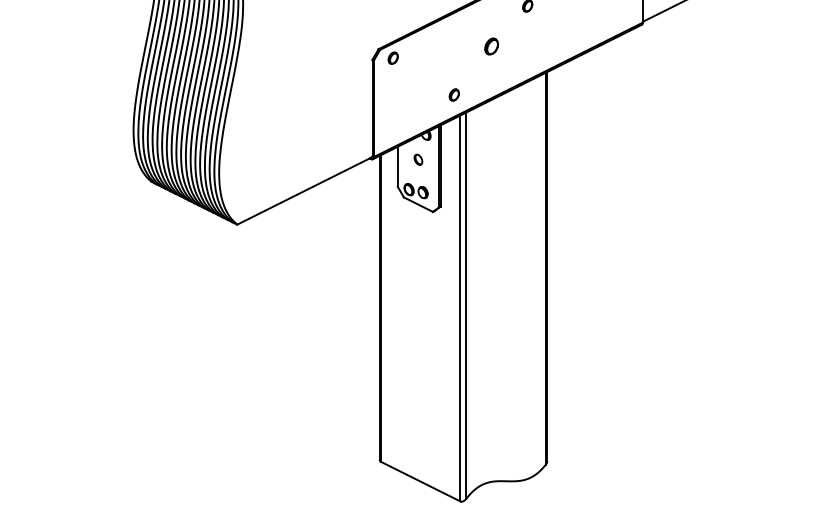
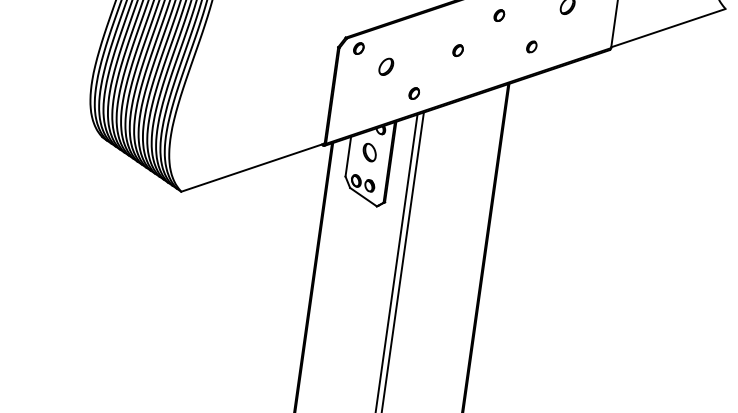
part: (563, 32) -> (531, 46), added
part: (491, 45) -> (457, 49), size x0.71
part: (422, 72) -> (385, 66), added
part: (418, 159) -> (369, 152), size x1.67

